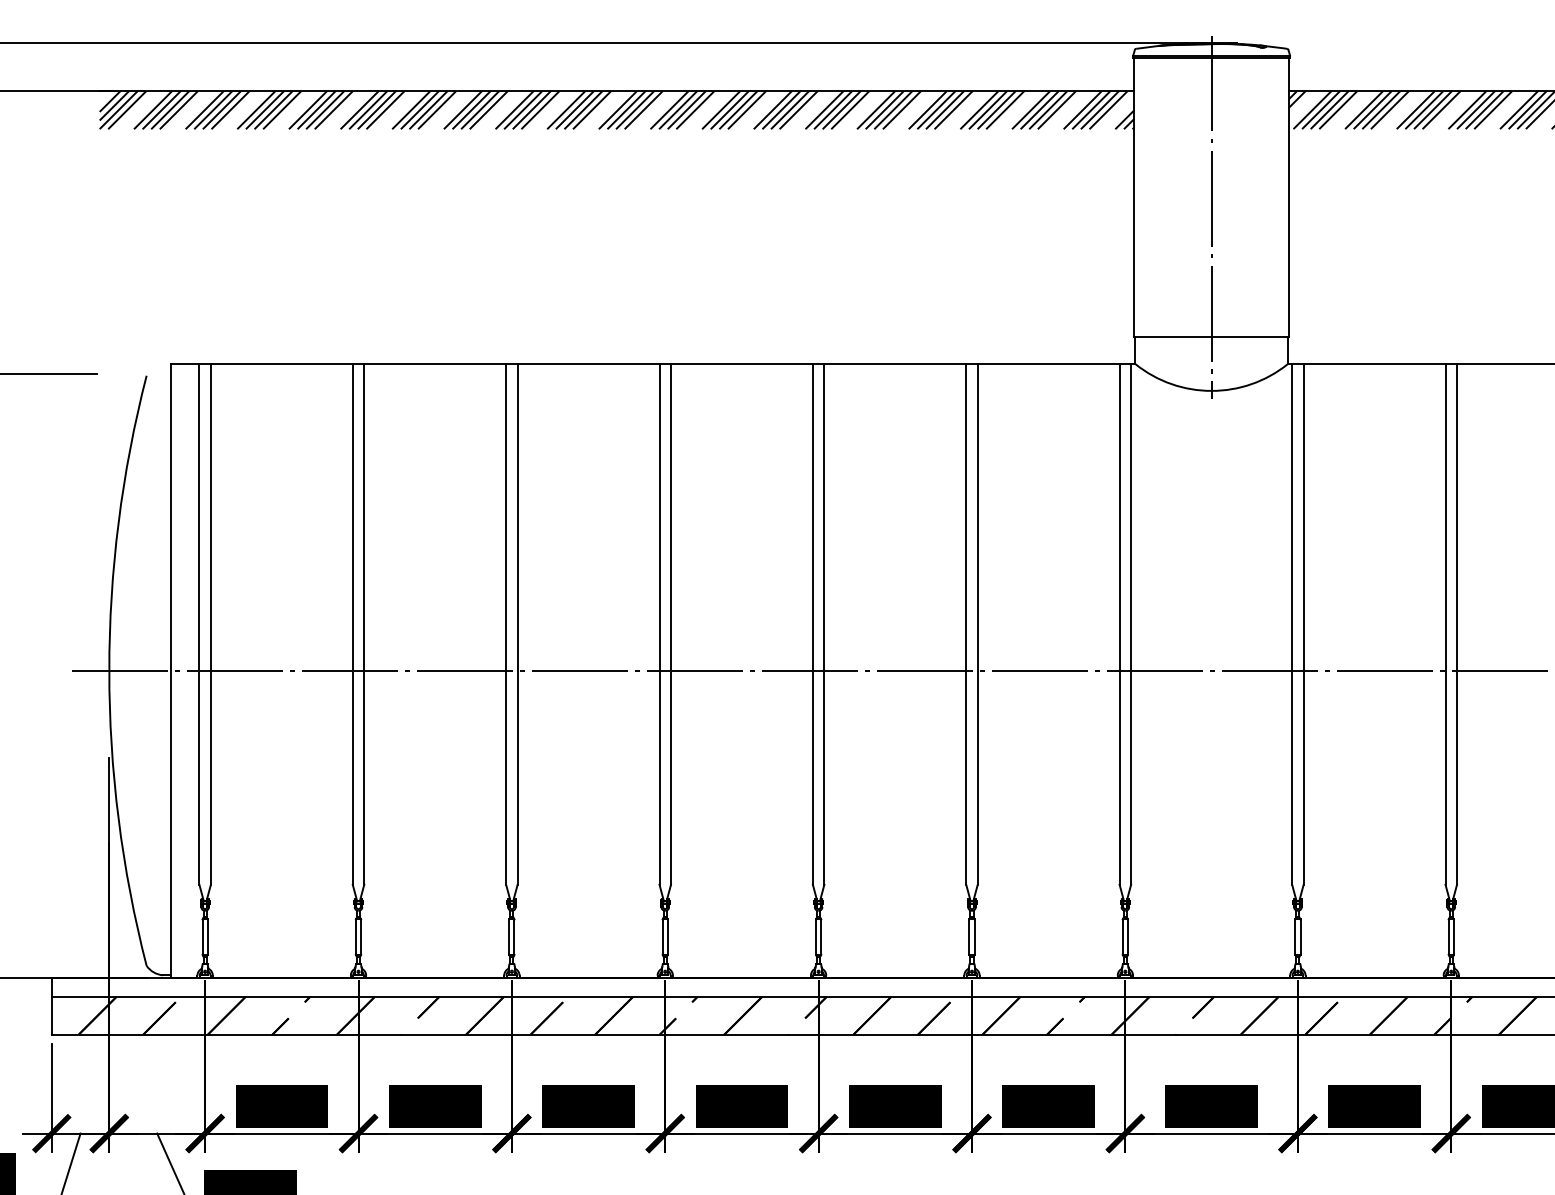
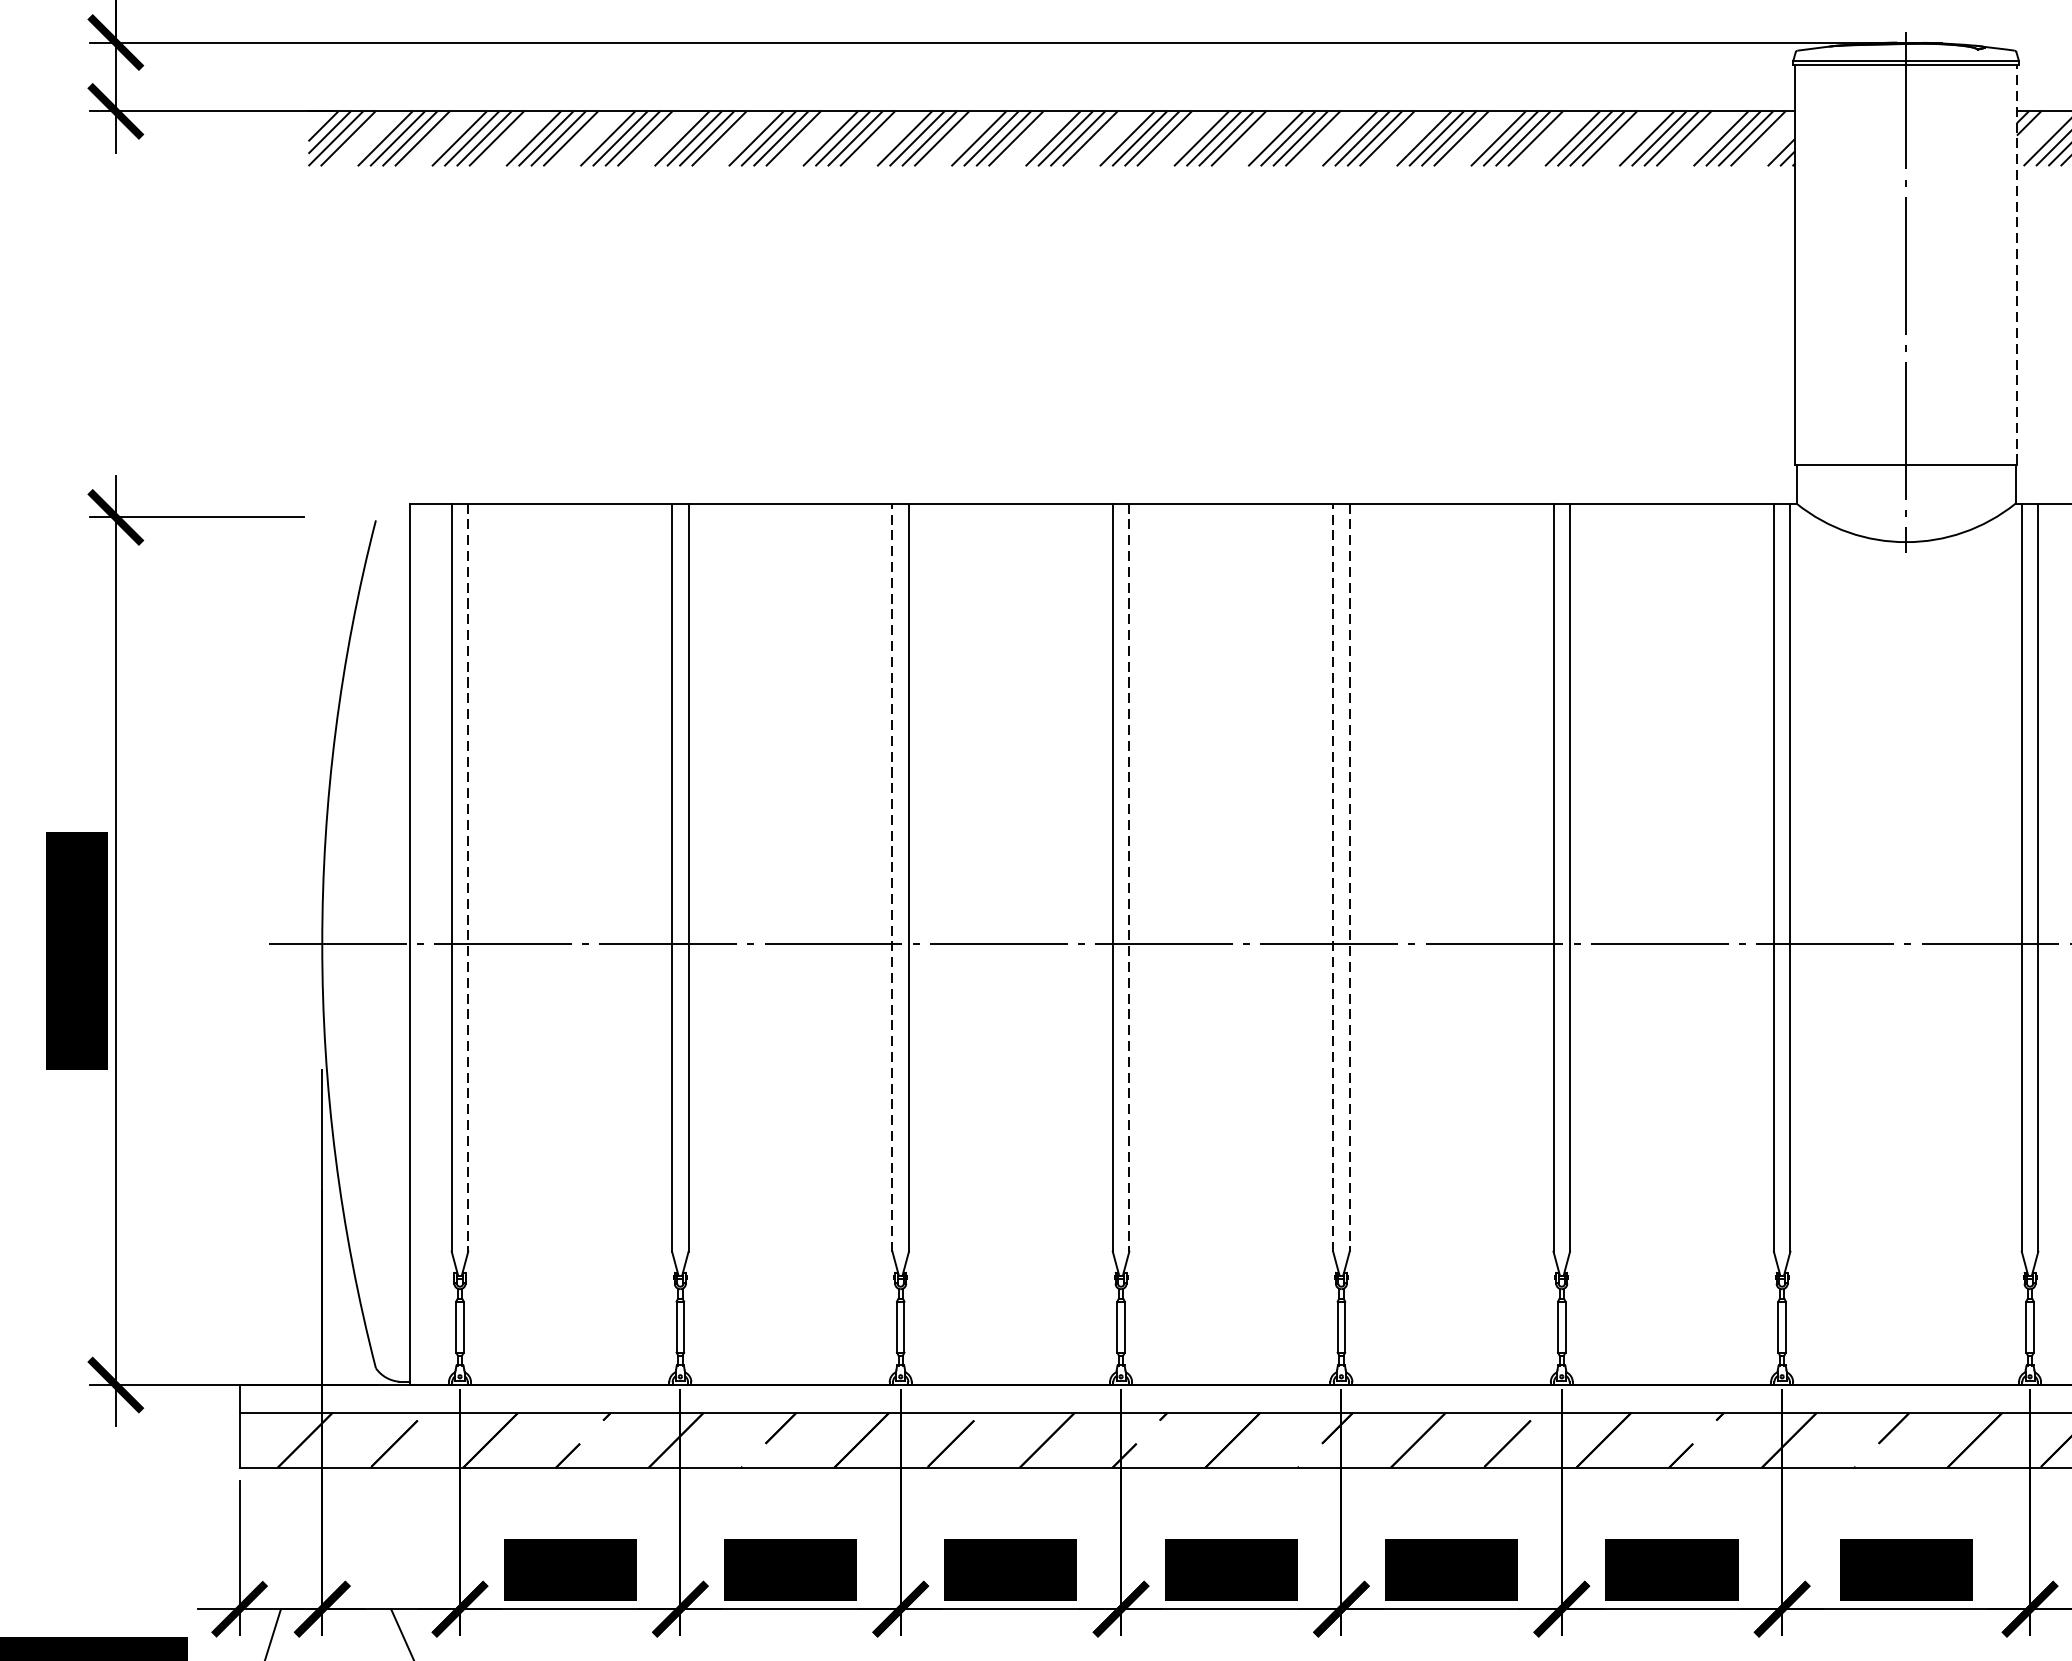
line: (1288, 197) -> (2016, 264), solid -> dashed
line: (506, 623) -> (892, 876), solid -> dashed
line: (812, 623) -> (1332, 876), solid -> dashed
line: (210, 624) -> (467, 877), solid -> dashed
line: (671, 624) -> (1130, 877), solid -> dashed
line: (824, 624) -> (1349, 877), solid -> dashed

